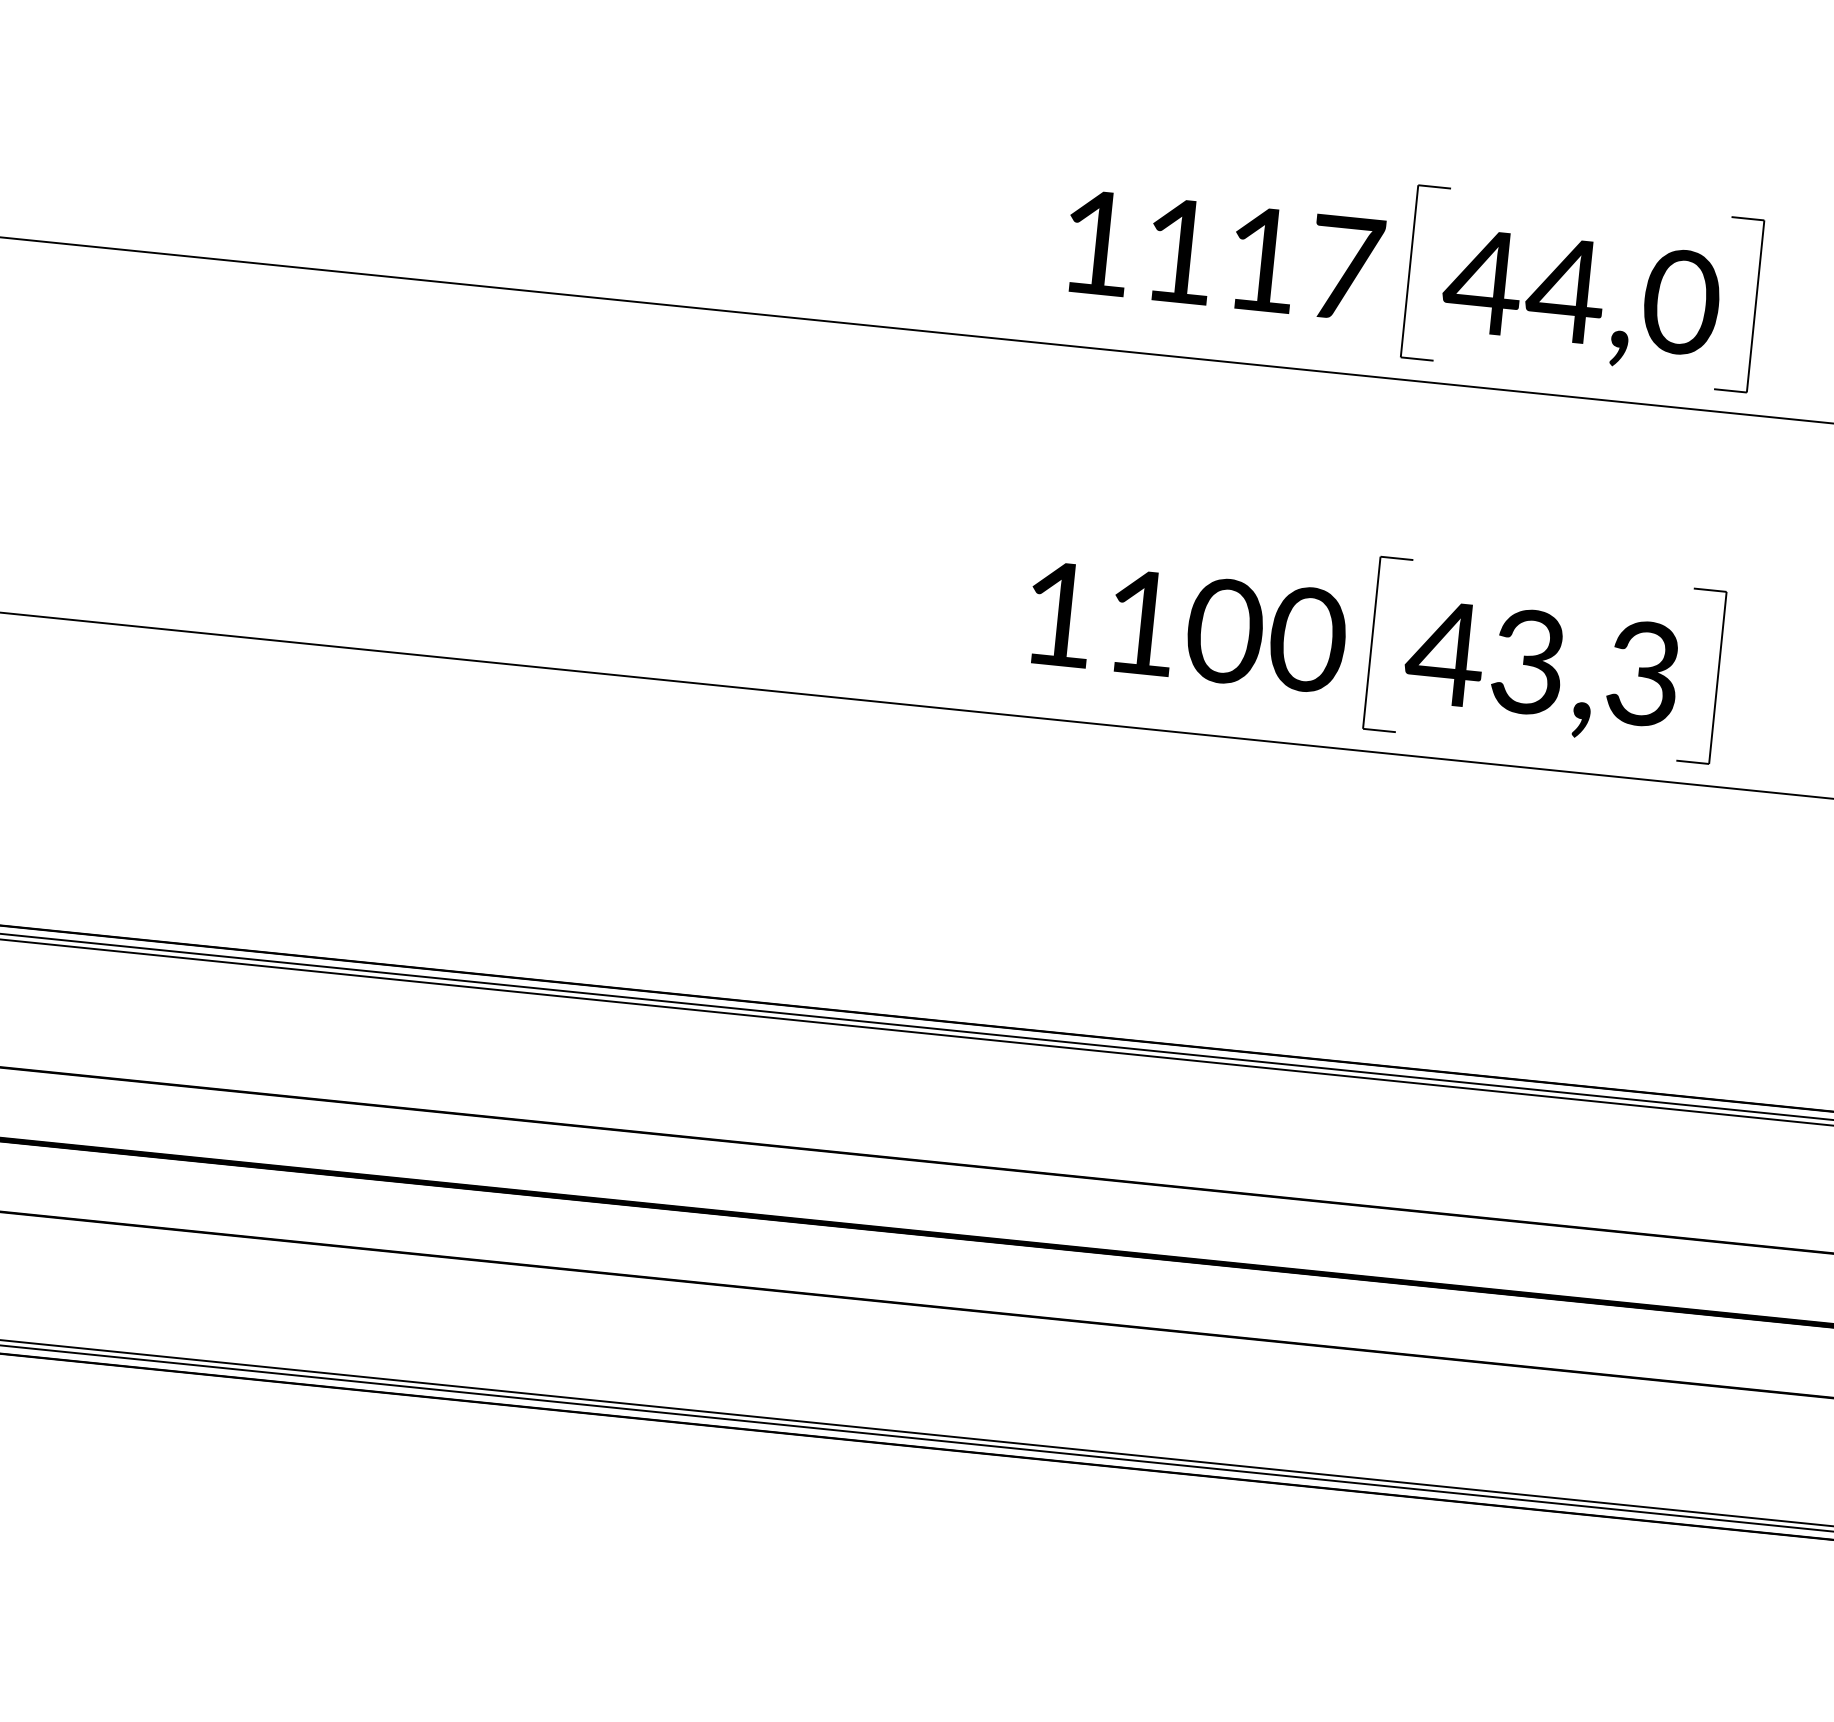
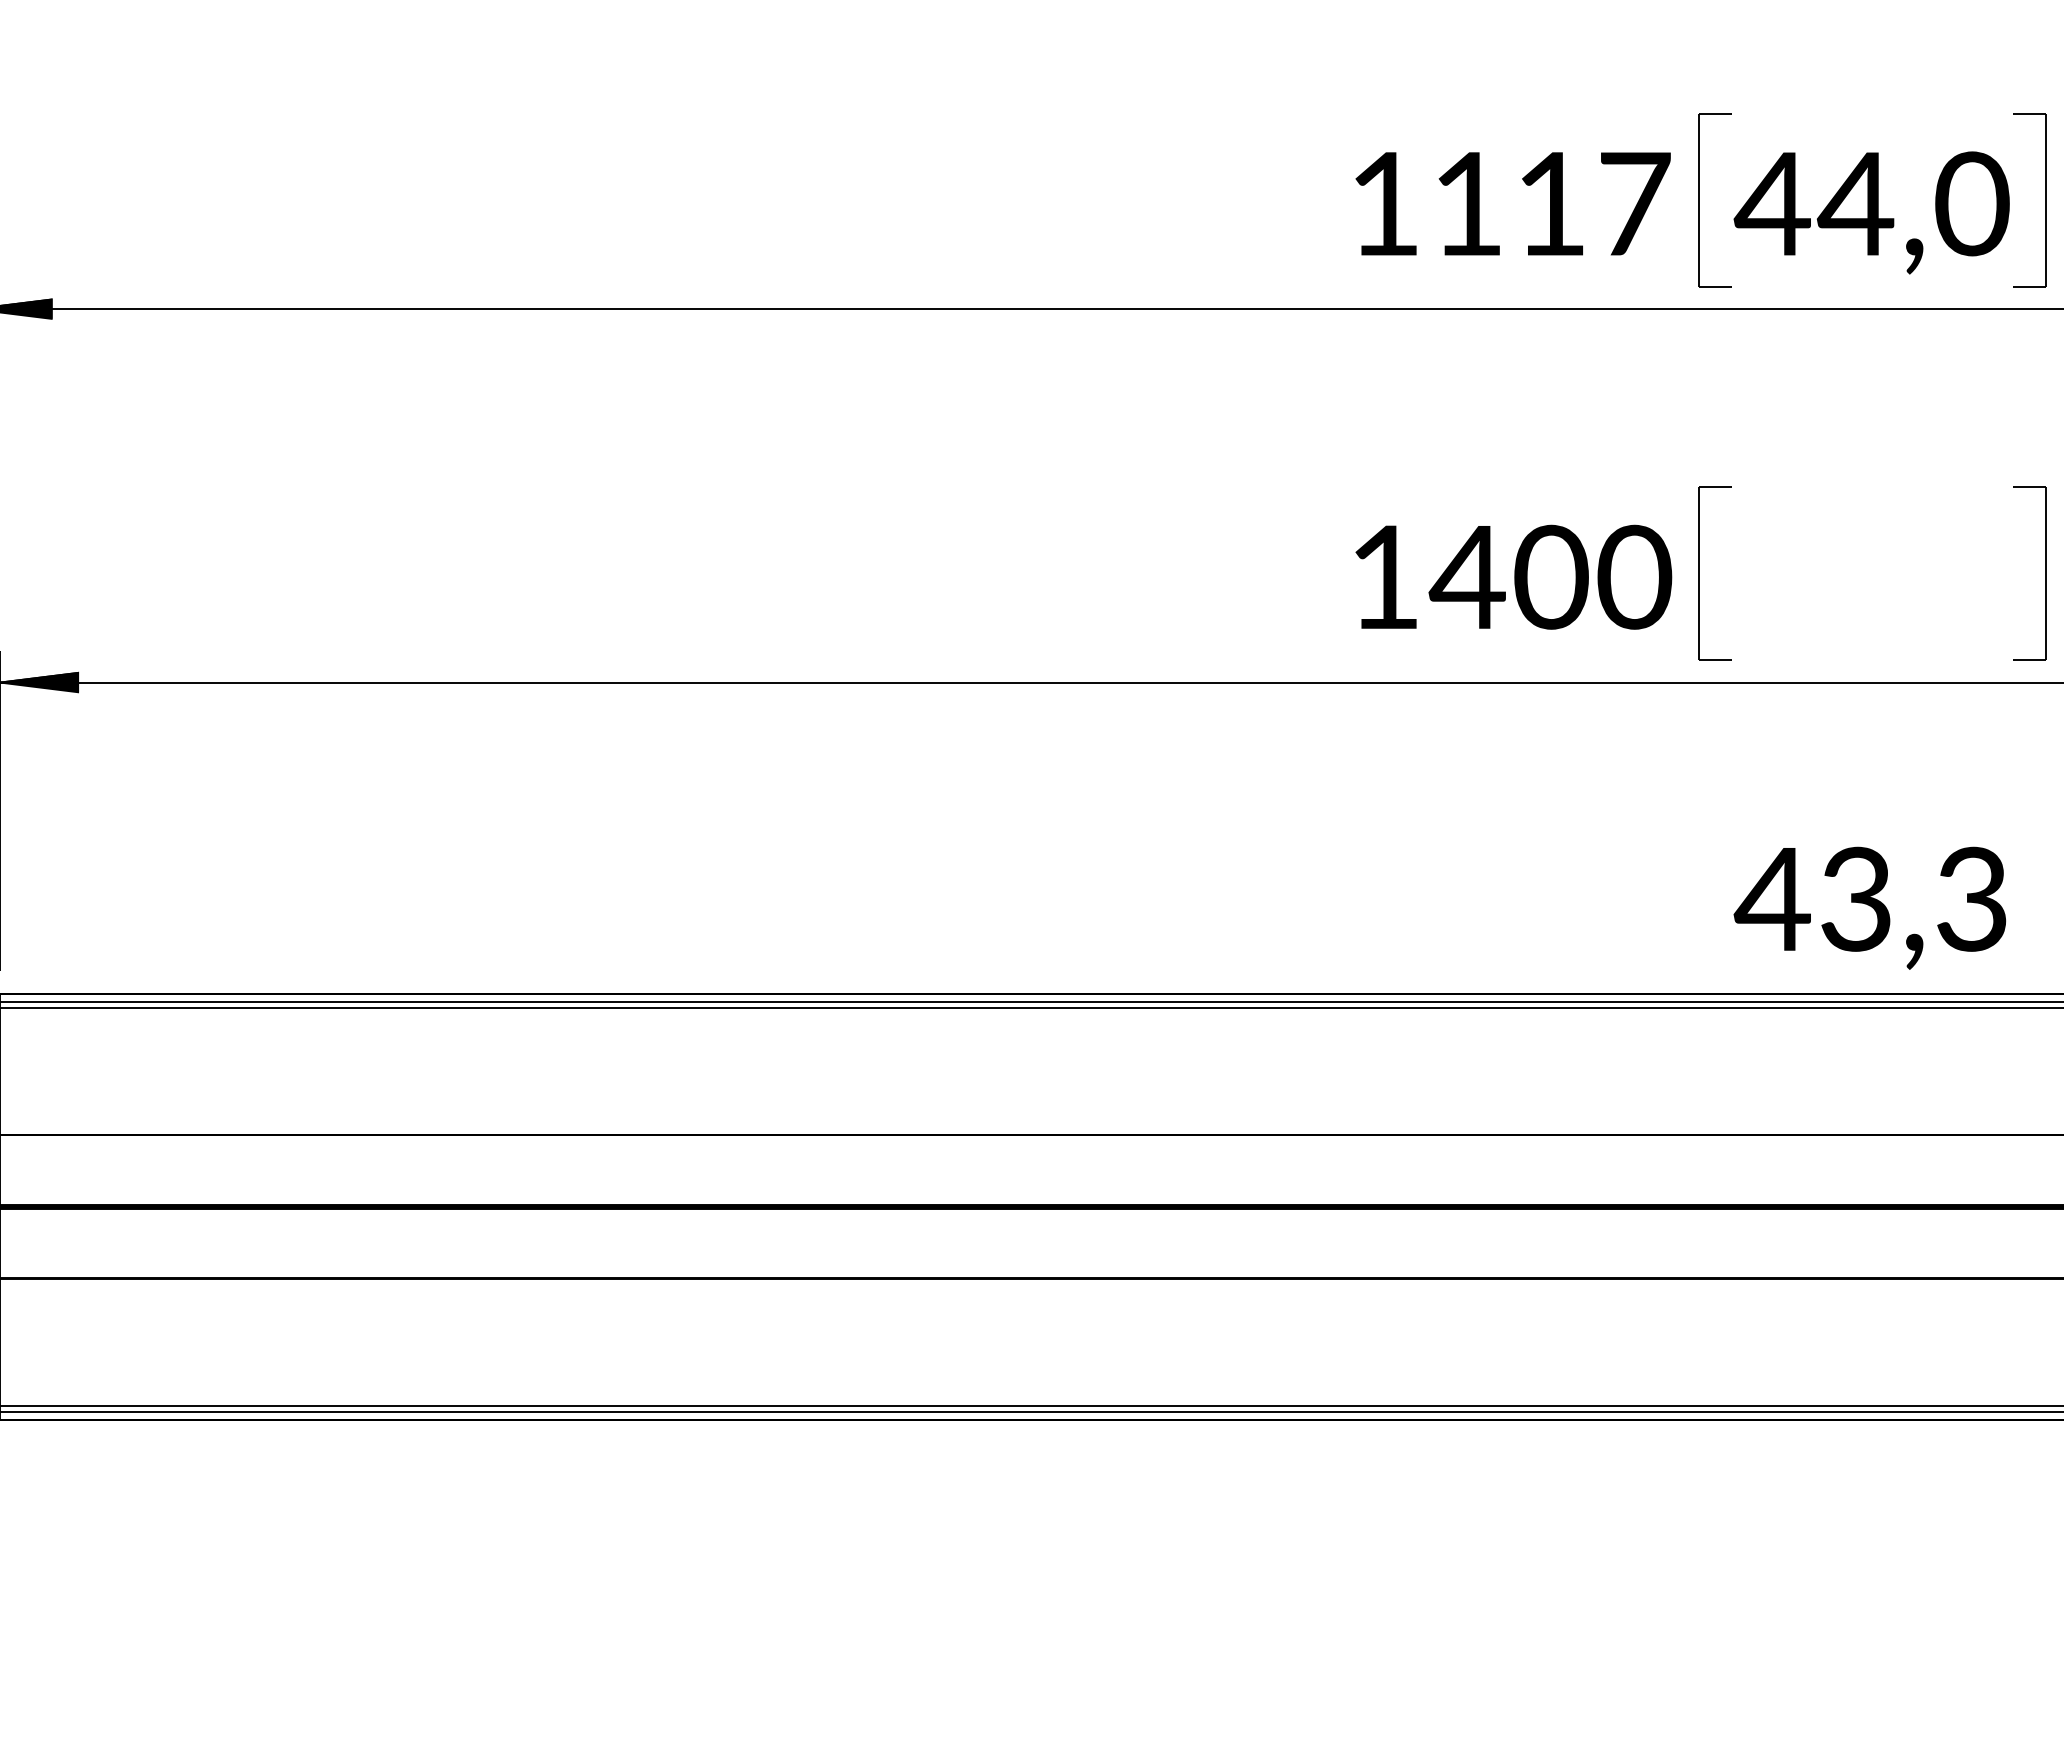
text: (1140, 621) -> (1466, 576), 1100 -> 1400
text: (1540, 671) -> (1869, 907), moved

